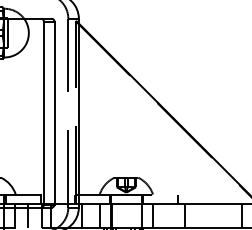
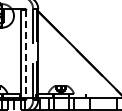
line: (54, 115) -> (26, 55), solid -> dashed

